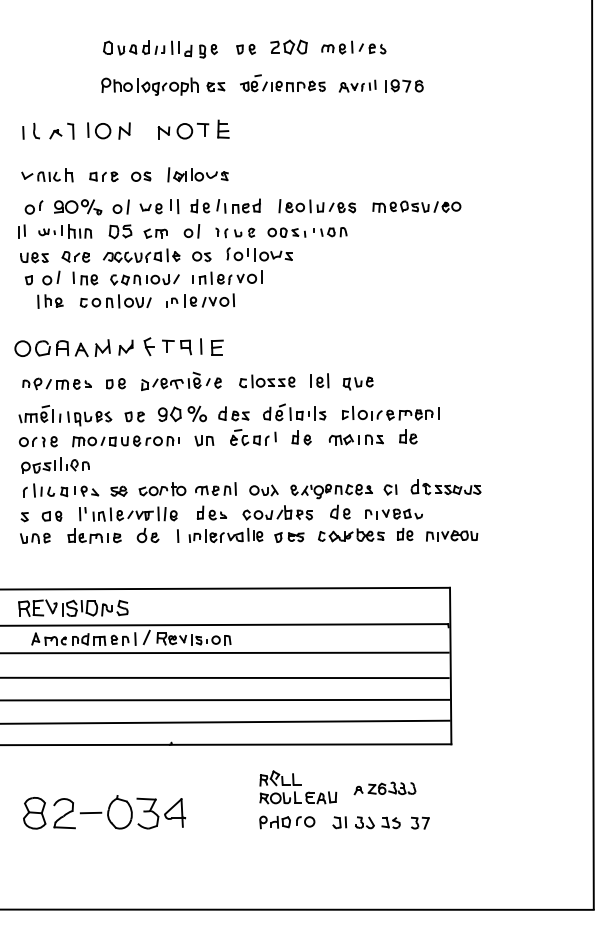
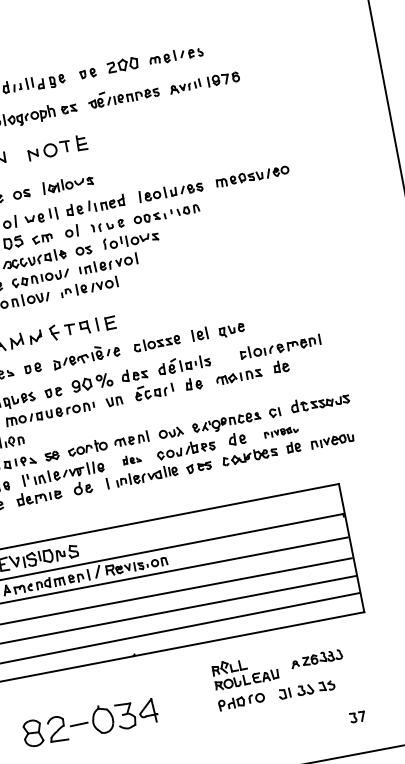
part: (390, 413) -> (280, 346), moved
part: (211, 512) -> (131, 459), size x0.7
part: (393, 513) -> (281, 431), size x0.7
part: (420, 822) -> (357, 716), moved

